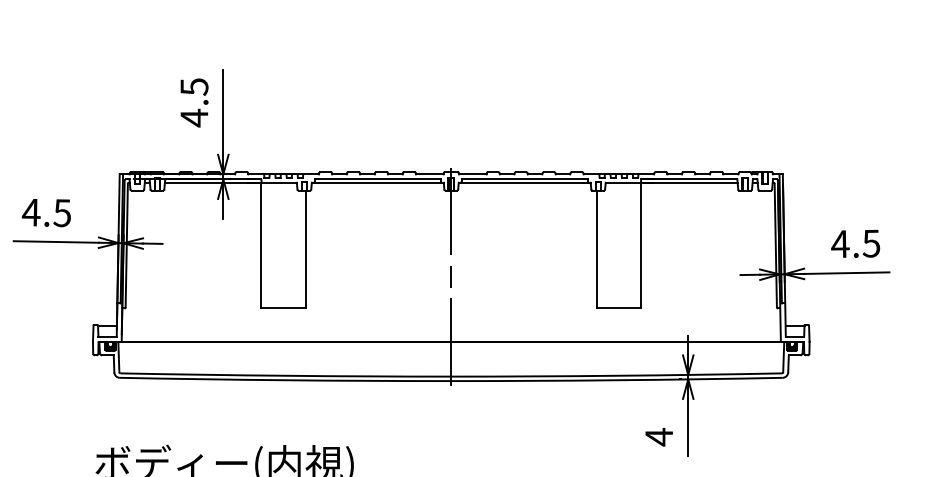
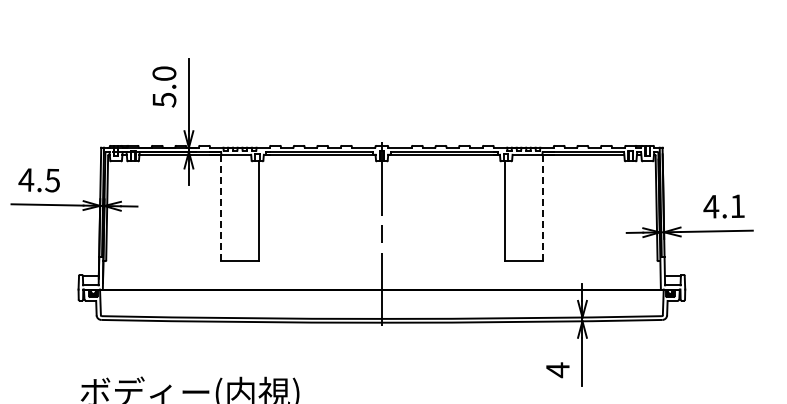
text: (194, 103) -> (164, 87), 4.5 -> 5.0
text: (871, 243) -> (737, 206), 4.5 -> 4.1
line: (261, 244) -> (221, 207), solid -> dashed
line: (641, 244) -> (542, 207), solid -> dashed

